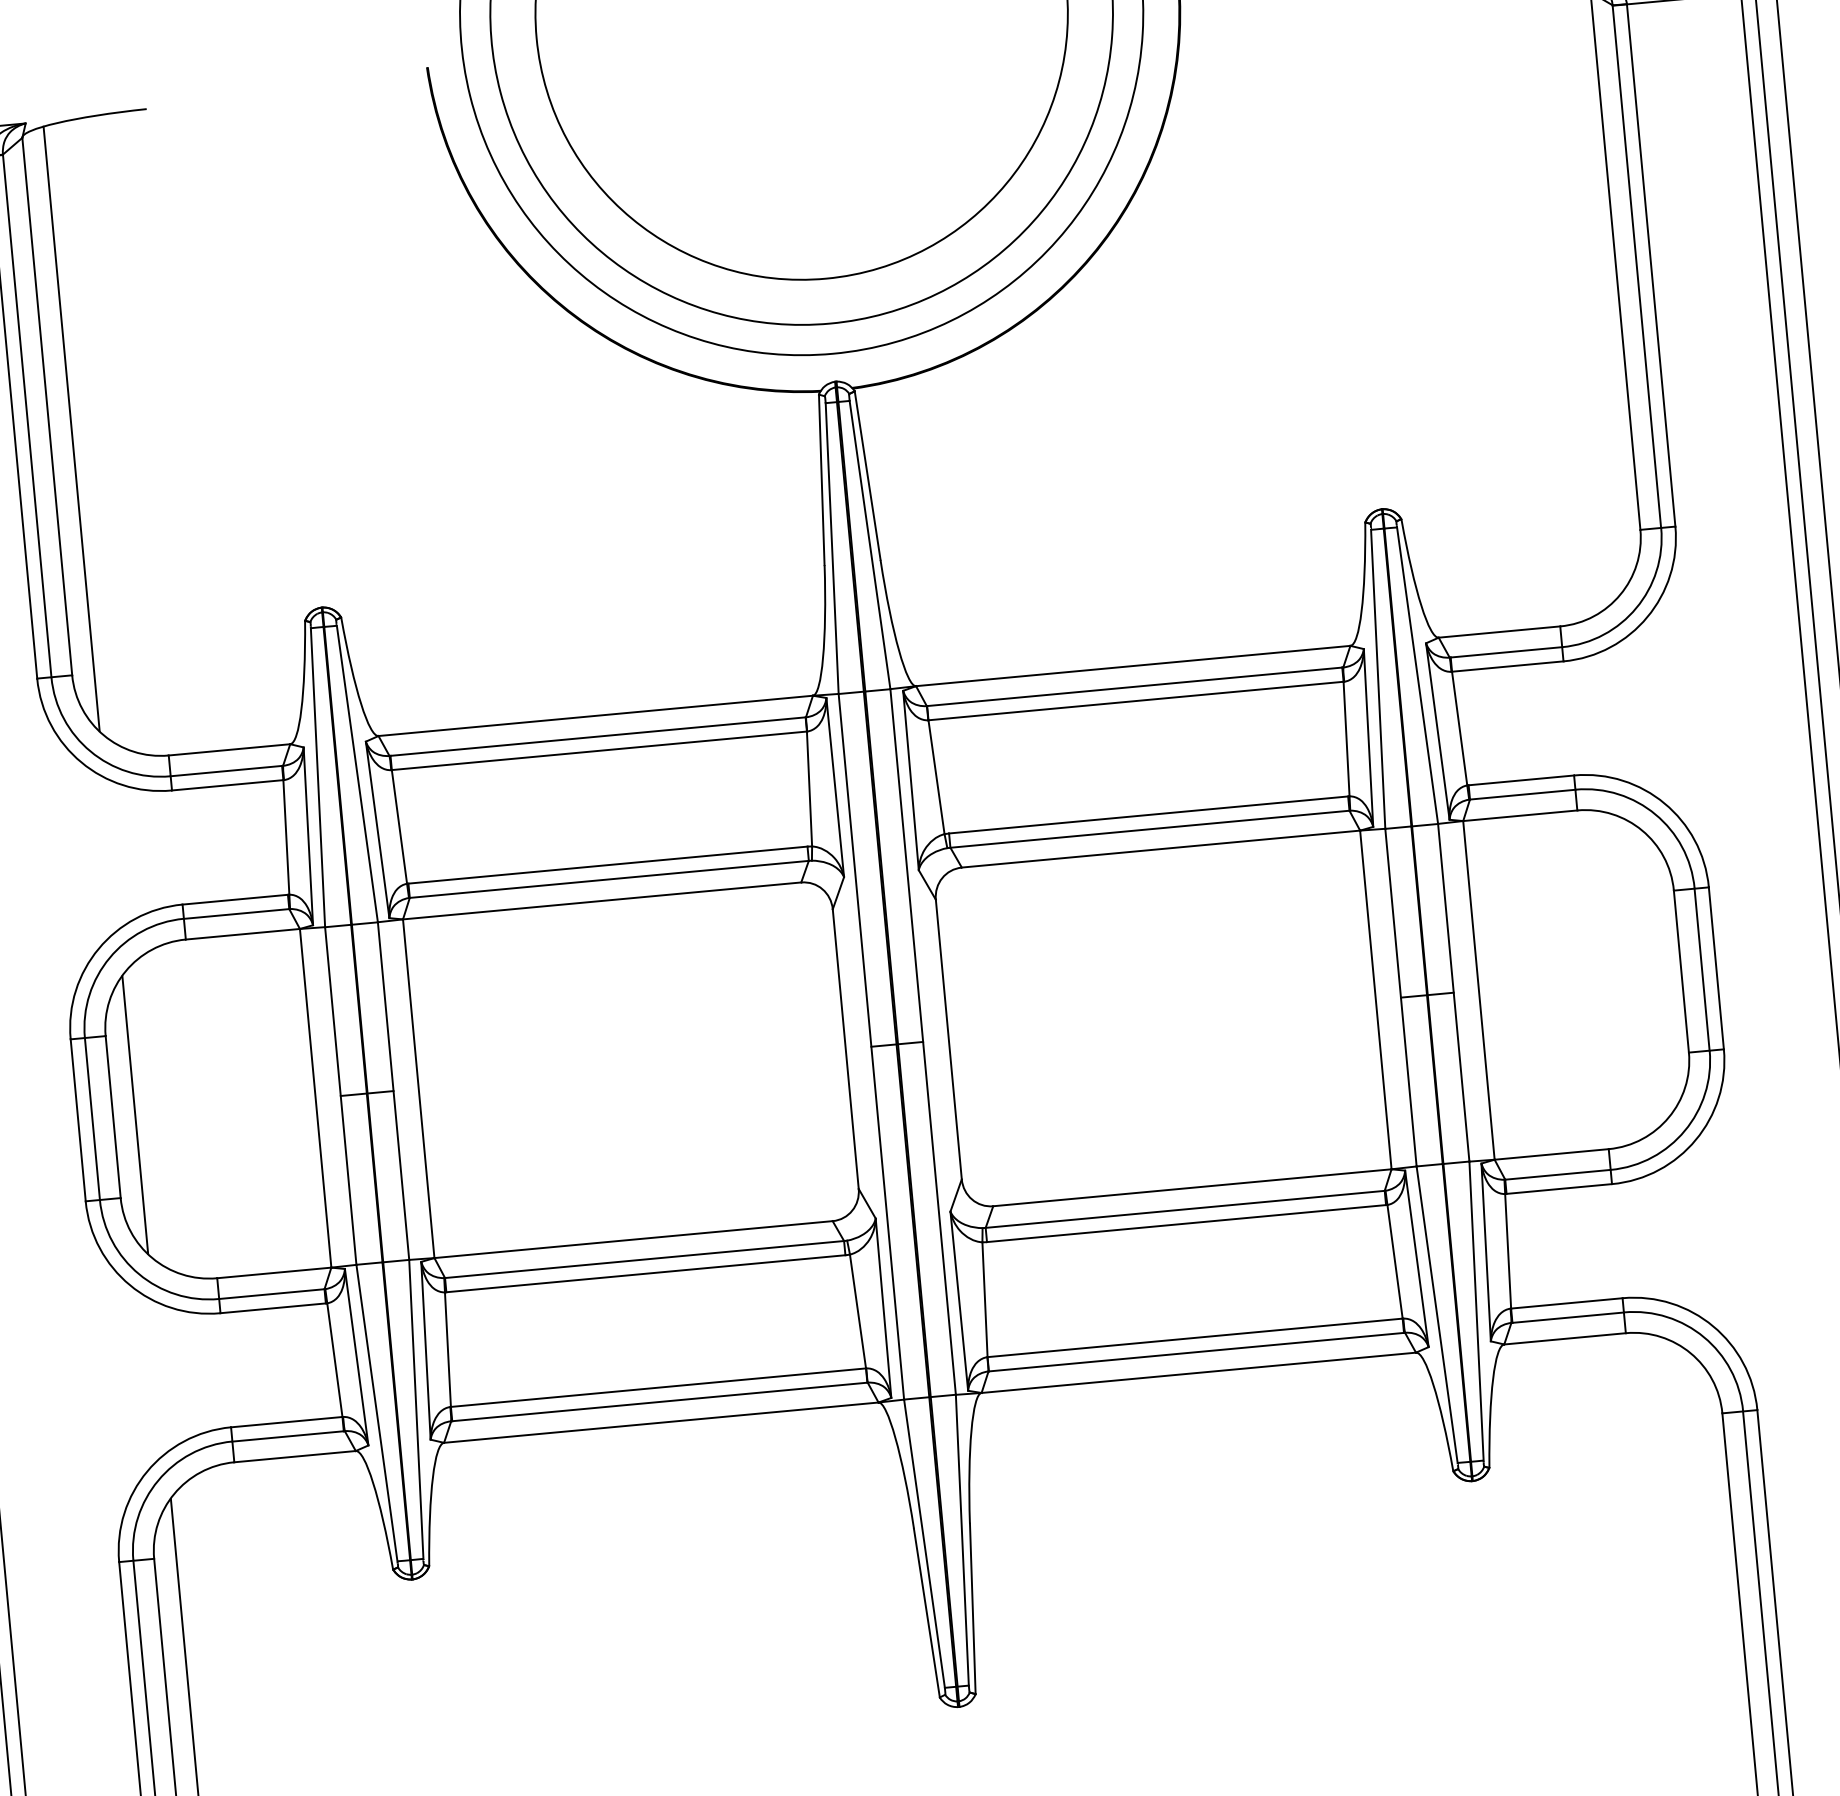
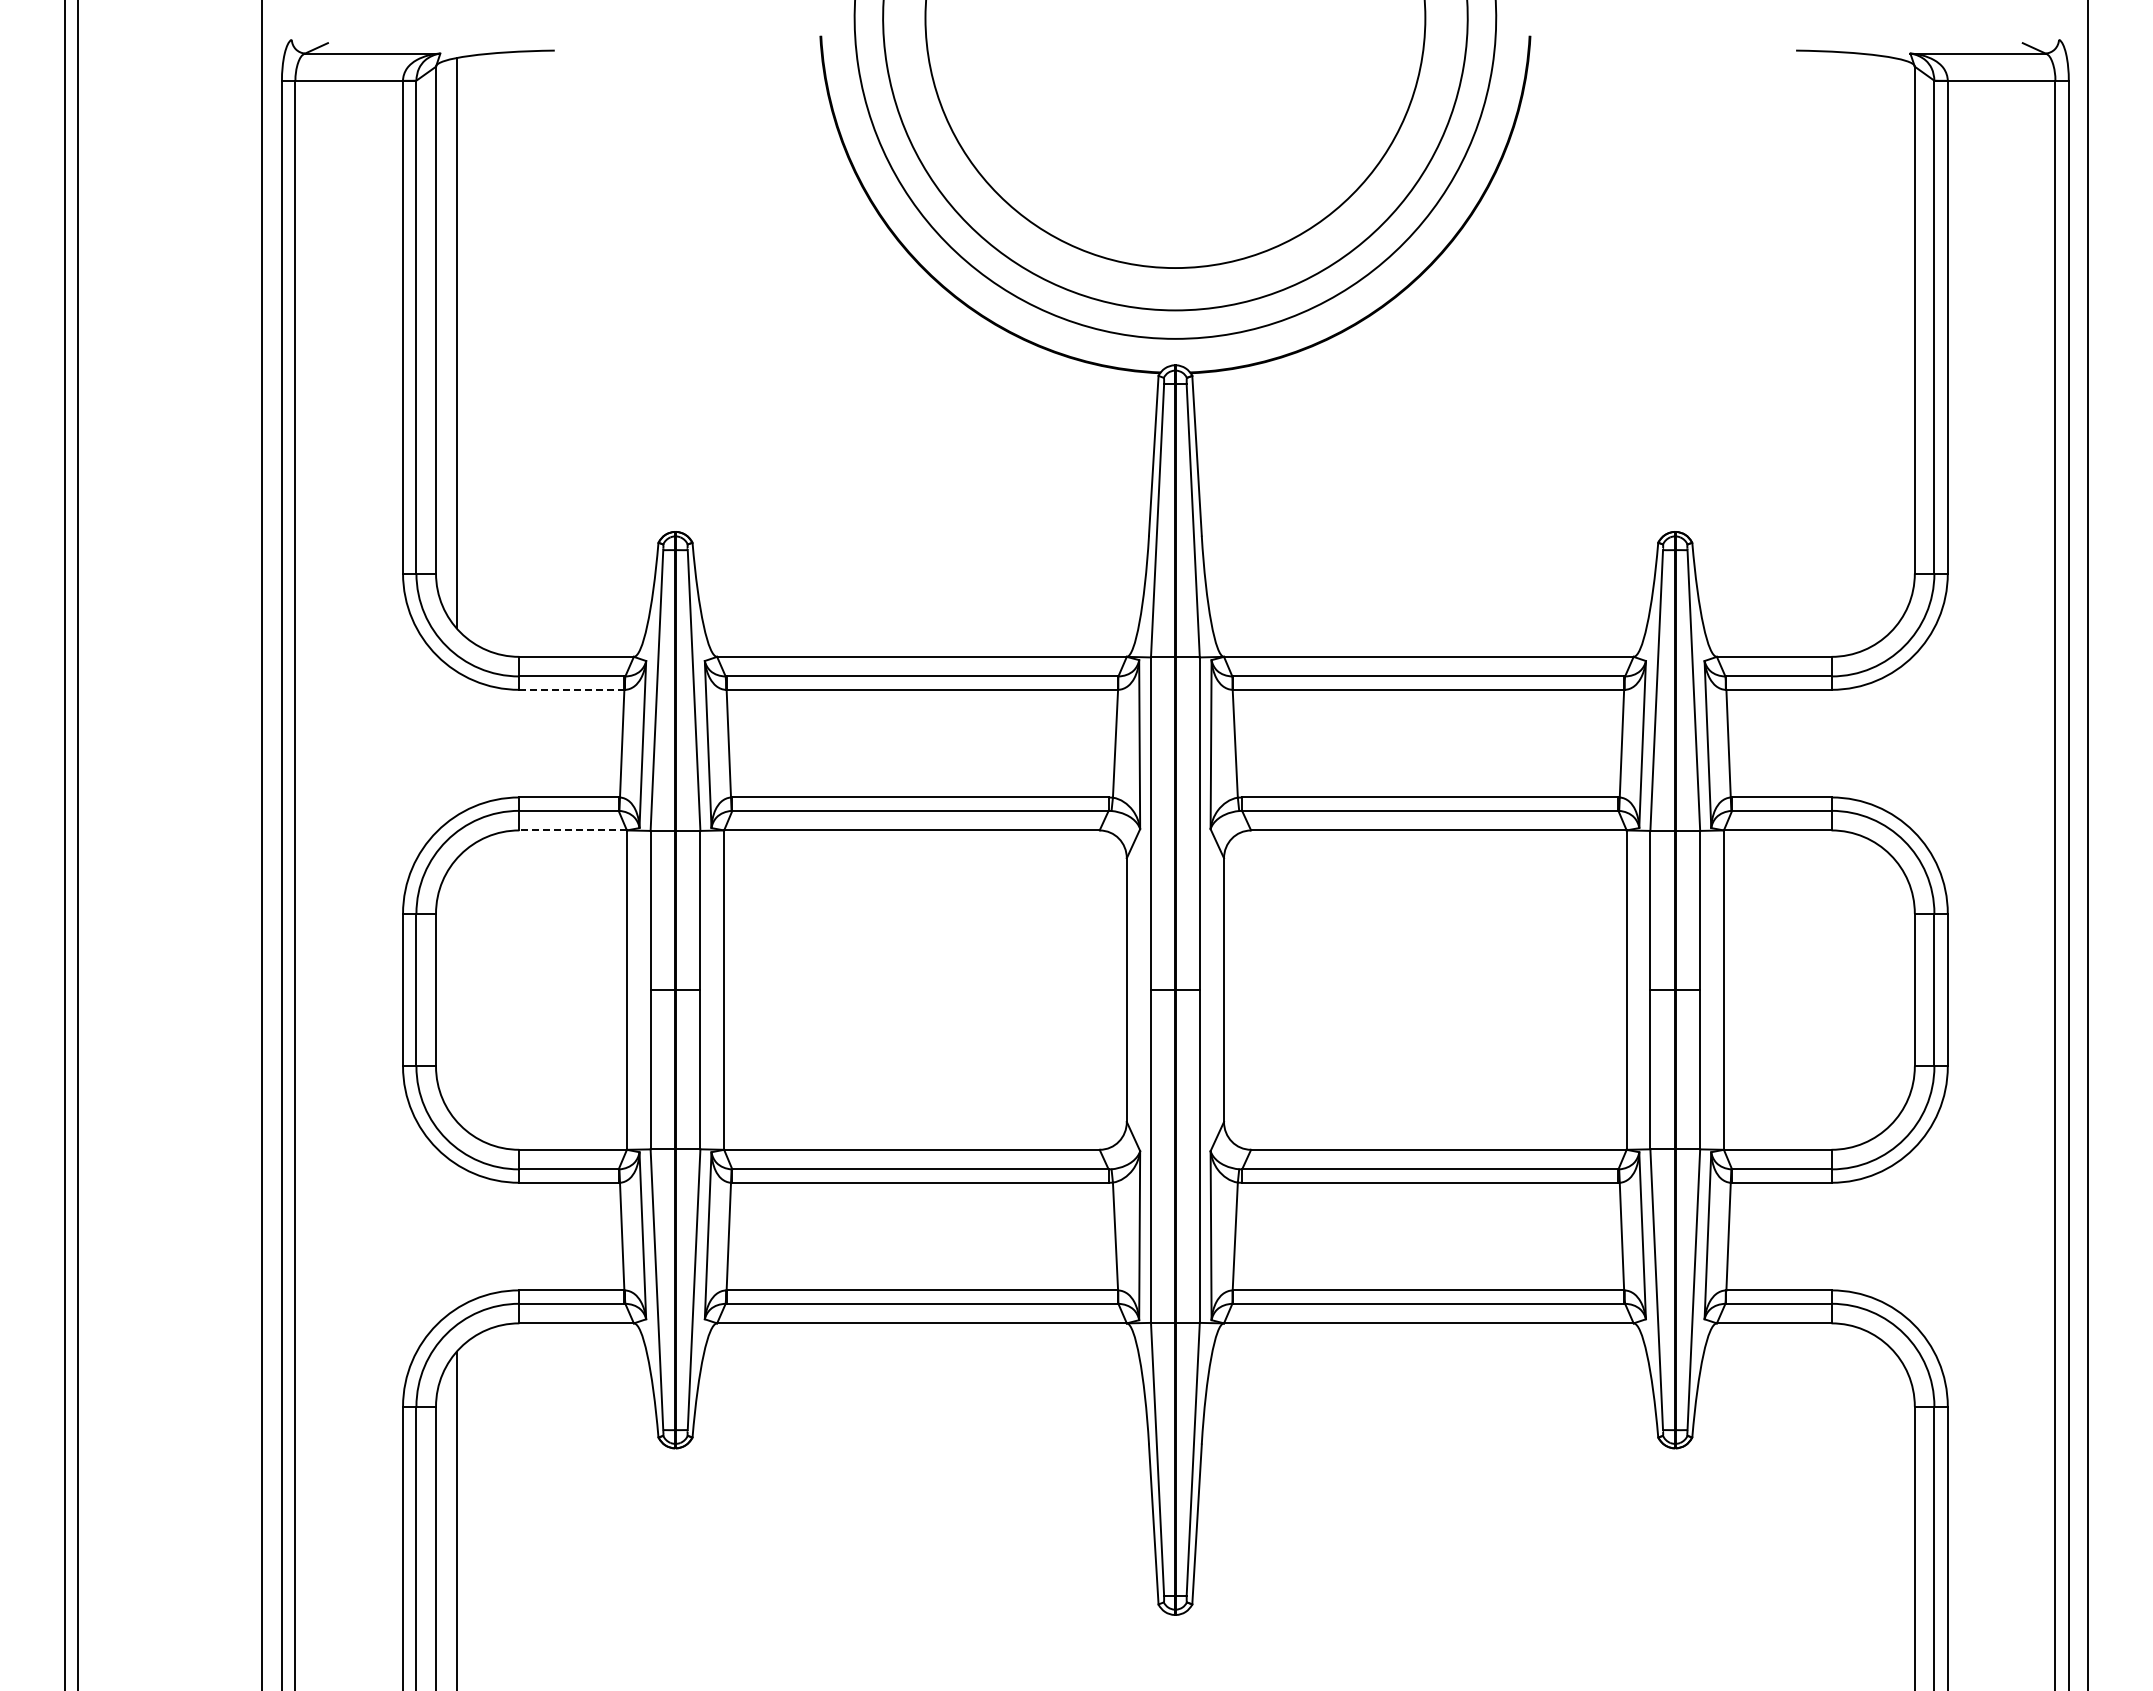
line: (227, 784) -> (571, 689), solid -> dashed
line: (243, 934) -> (573, 830), solid -> dashed
line: (134, 1115) -> (456, 990), removed

